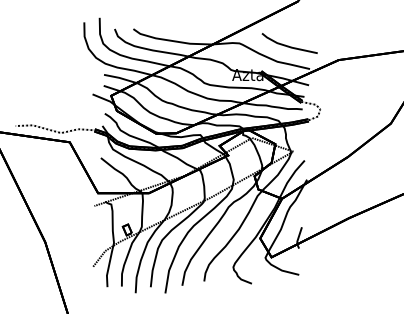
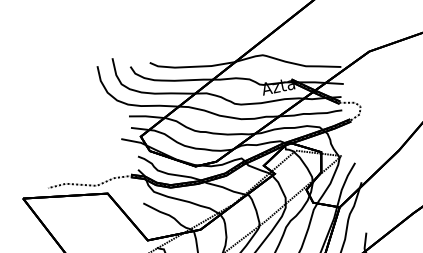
line: (288, 45) -> (314, 47), removed

